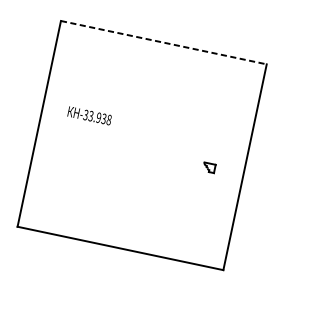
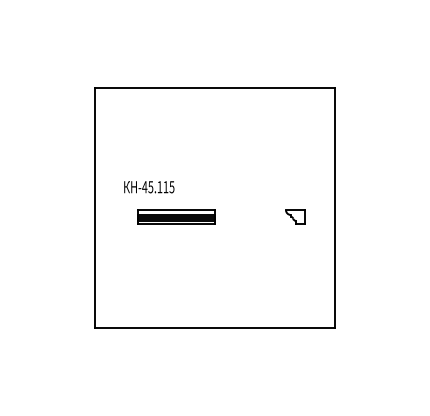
line: (164, 42) -> (215, 87), dashed -> solid
text: (97, 117) -> (158, 187), -33.938 -> -45.115
part: (107, 145) -> (176, 216), added
part: (209, 167) -> (295, 216), size x1.43

